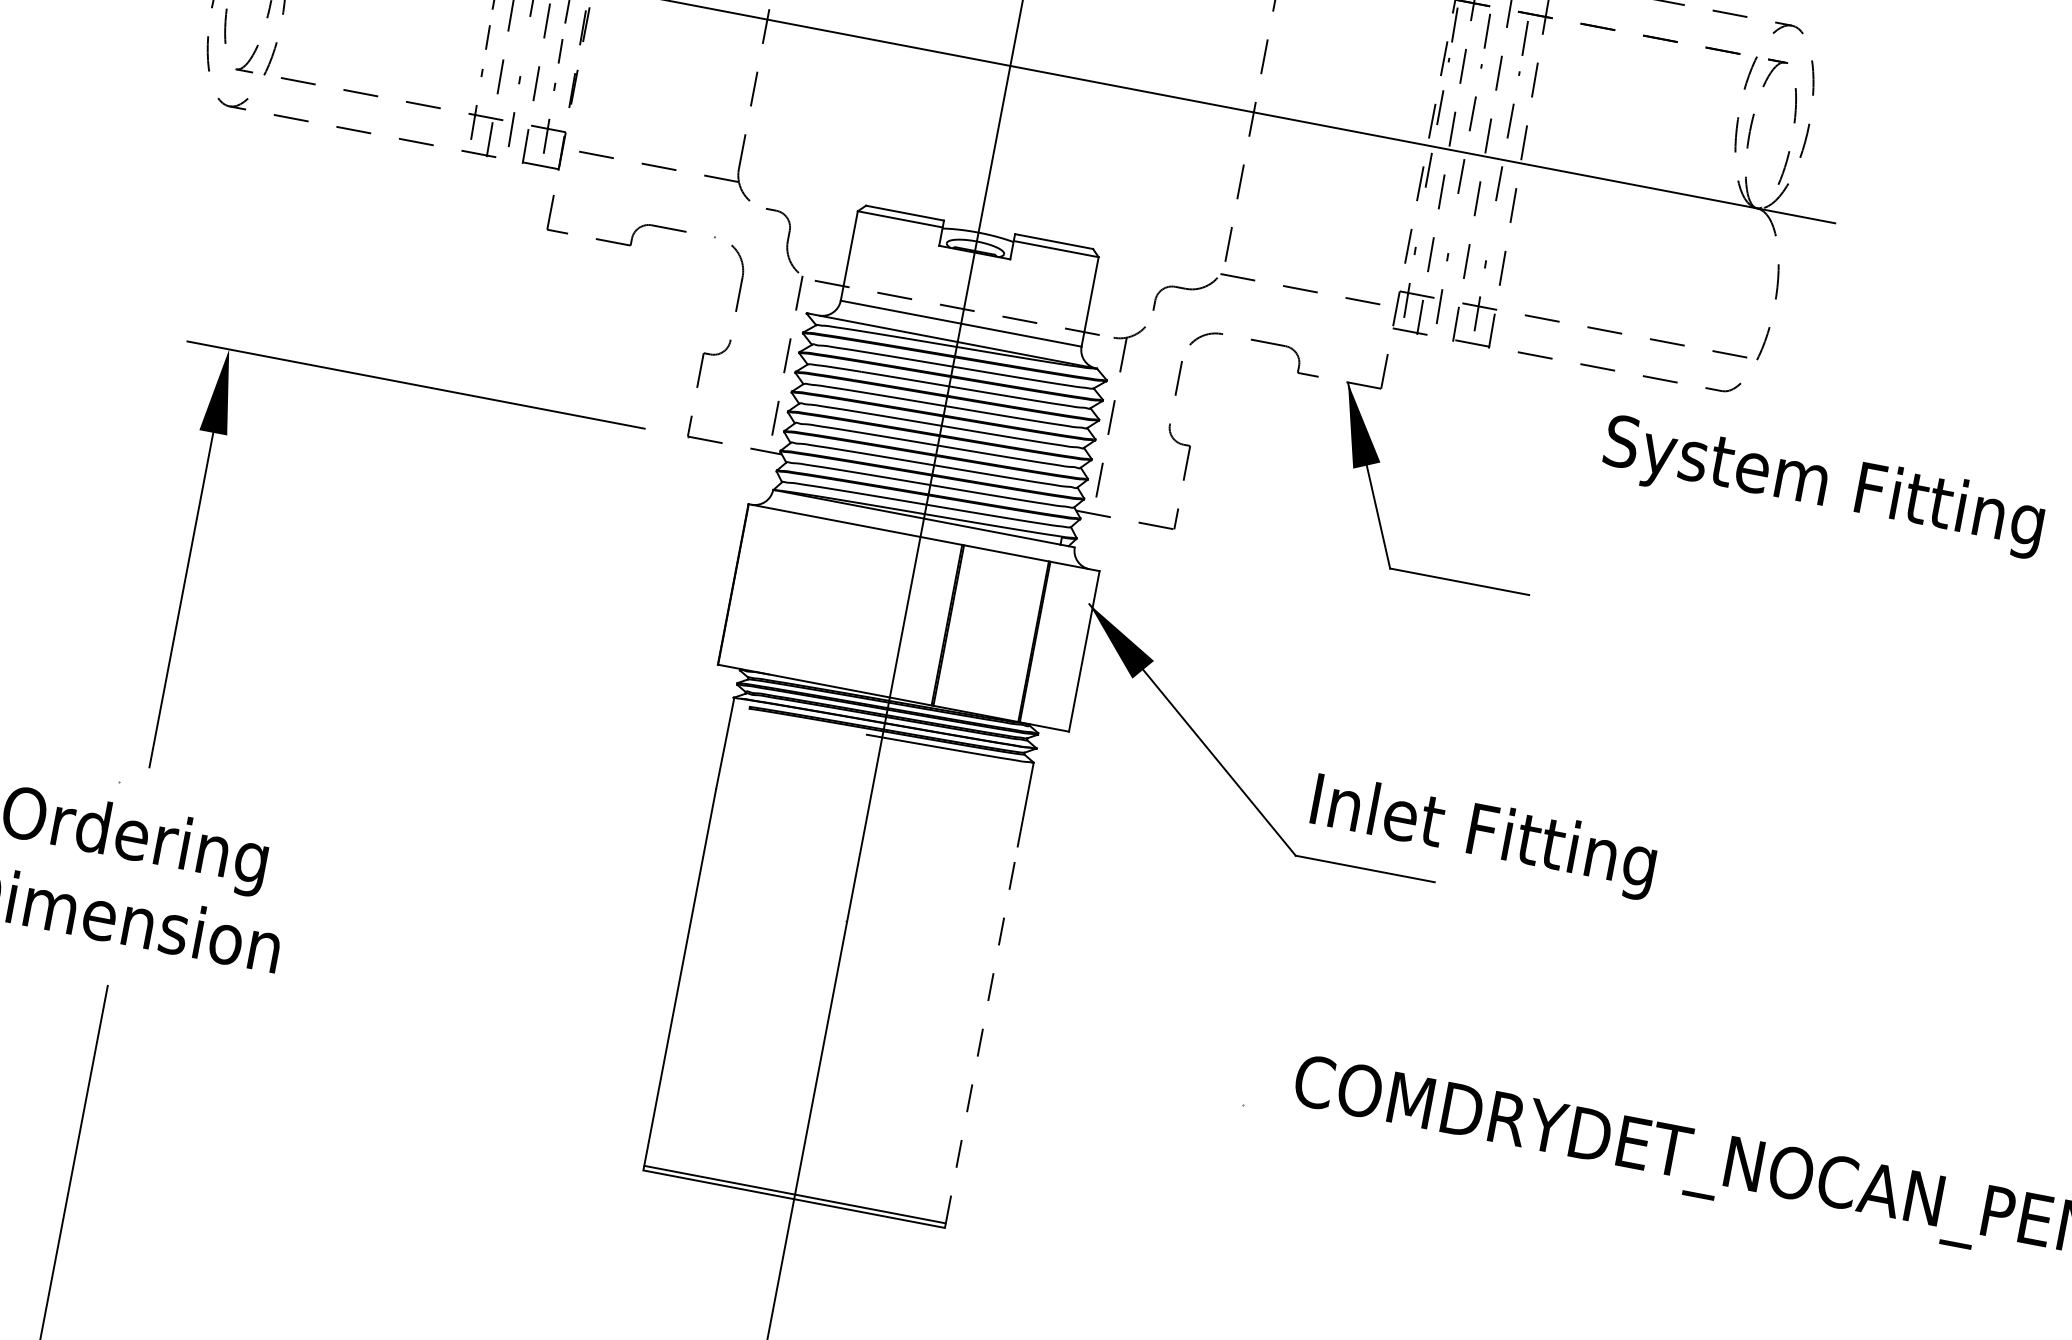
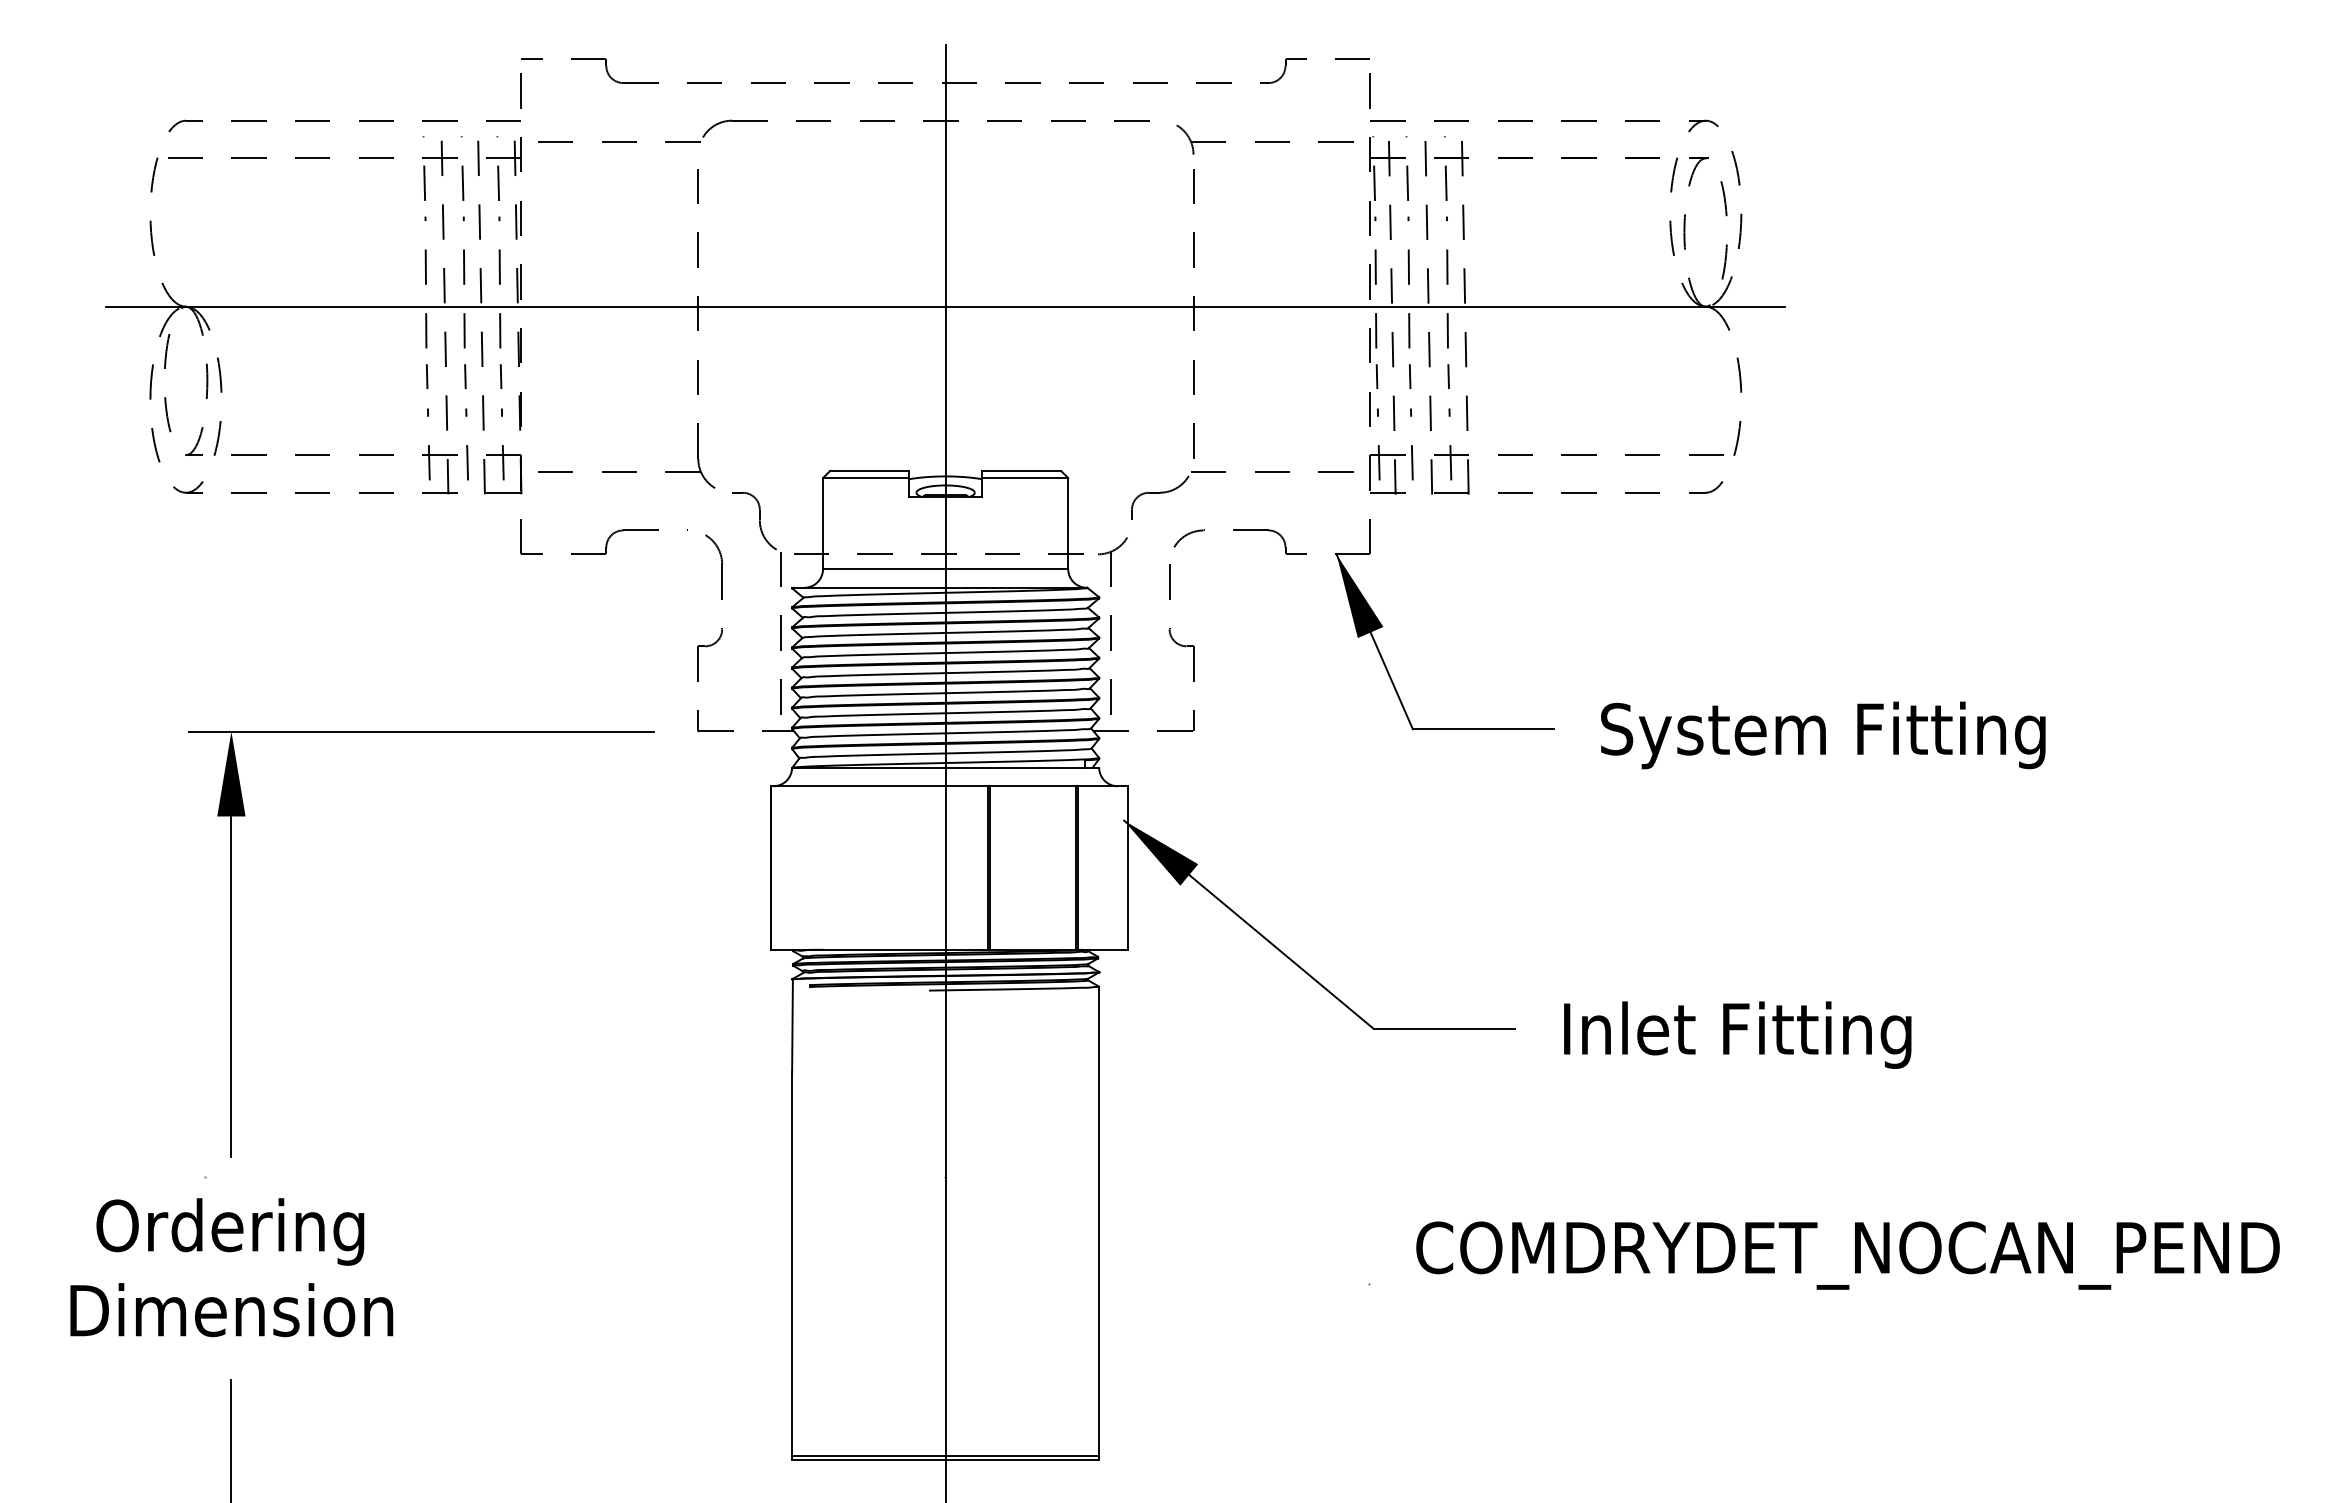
line: (525, 44) -> (465, 376), added
line: (1420, 215) -> (1376, 376), added
line: (1452, 221) -> (1409, 376), added
line: (1491, 228) -> (1448, 376), added
text: (1823, 486) -> (1823, 735), moved
text: (1483, 835) -> (1737, 1034), moved
line: (982, 1034) -> (1099, 1263), dashed -> solid

